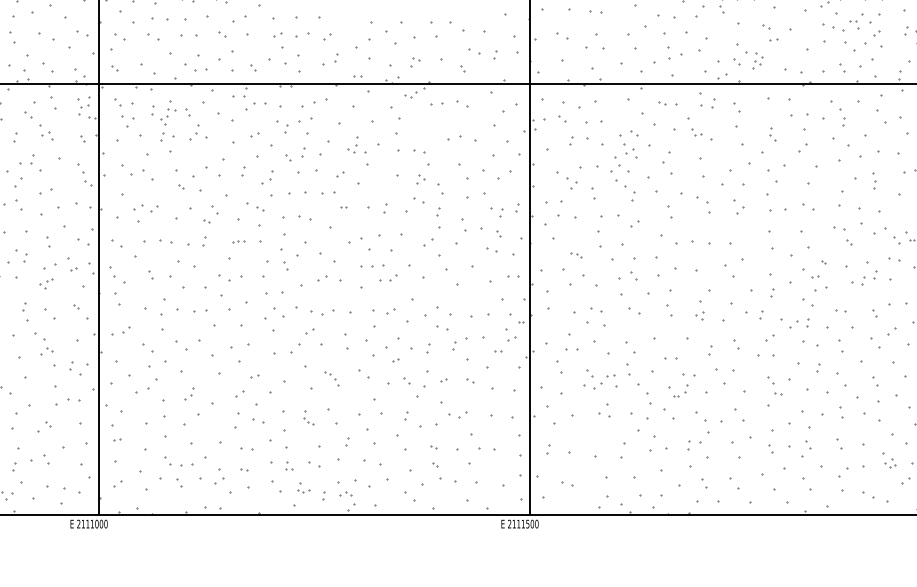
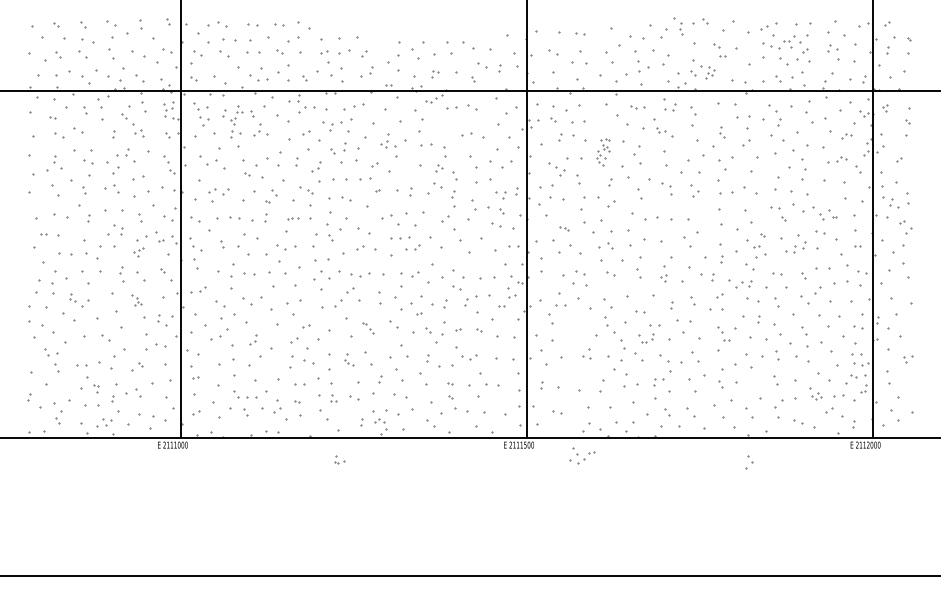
part: (419, 151) -> (438, 145), size x1.6
part: (623, 158) -> (602, 151), size x0.6
part: (875, 181) -> (804, 169), size x1.6
part: (808, 207) -> (750, 190), size x1.6
part: (200, 310) -> (262, 273), size x1.6
part: (43, 344) -> (136, 300), size x0.6
part: (598, 378) -> (582, 455), moved
part: (806, 448) -> (749, 462), moved
part: (303, 487) -> (339, 459), moved

